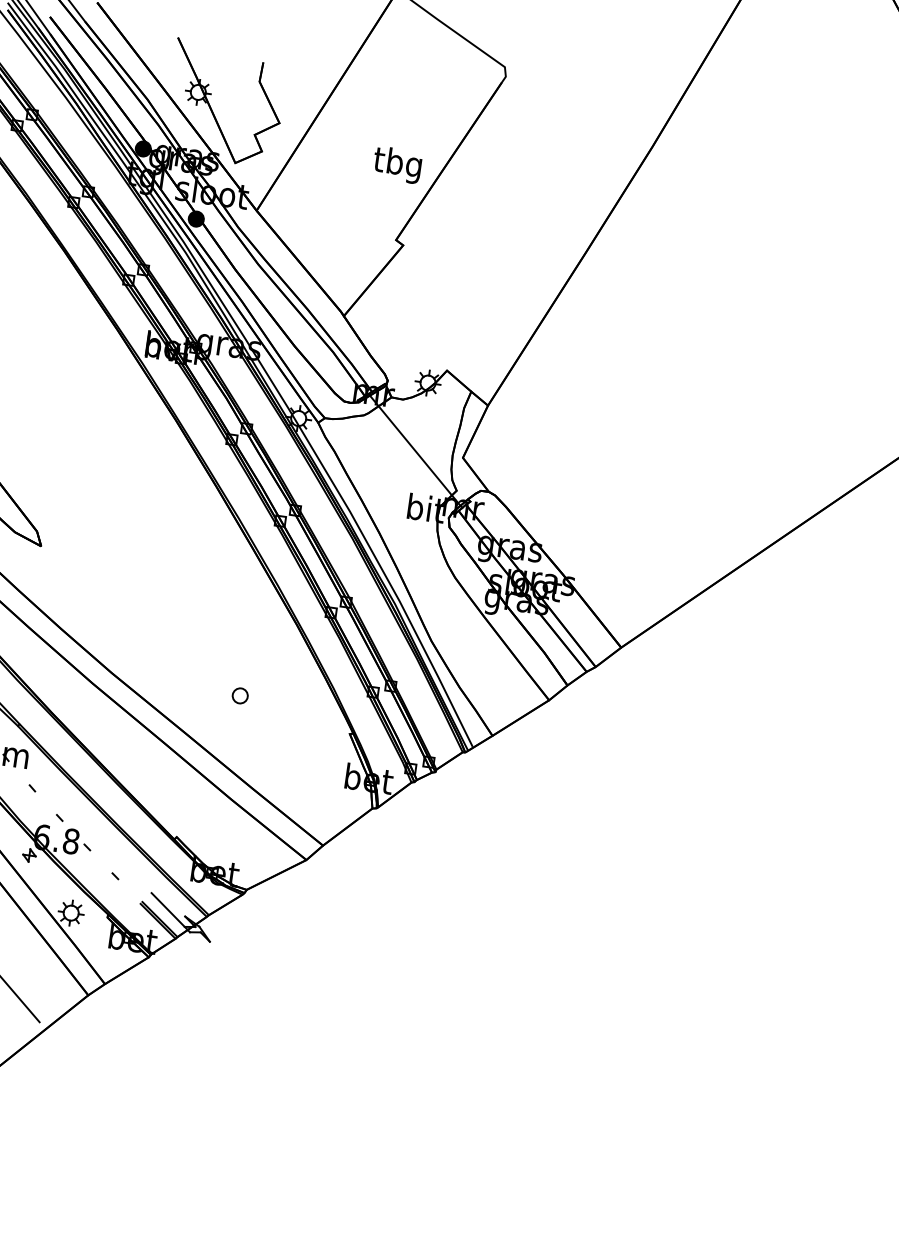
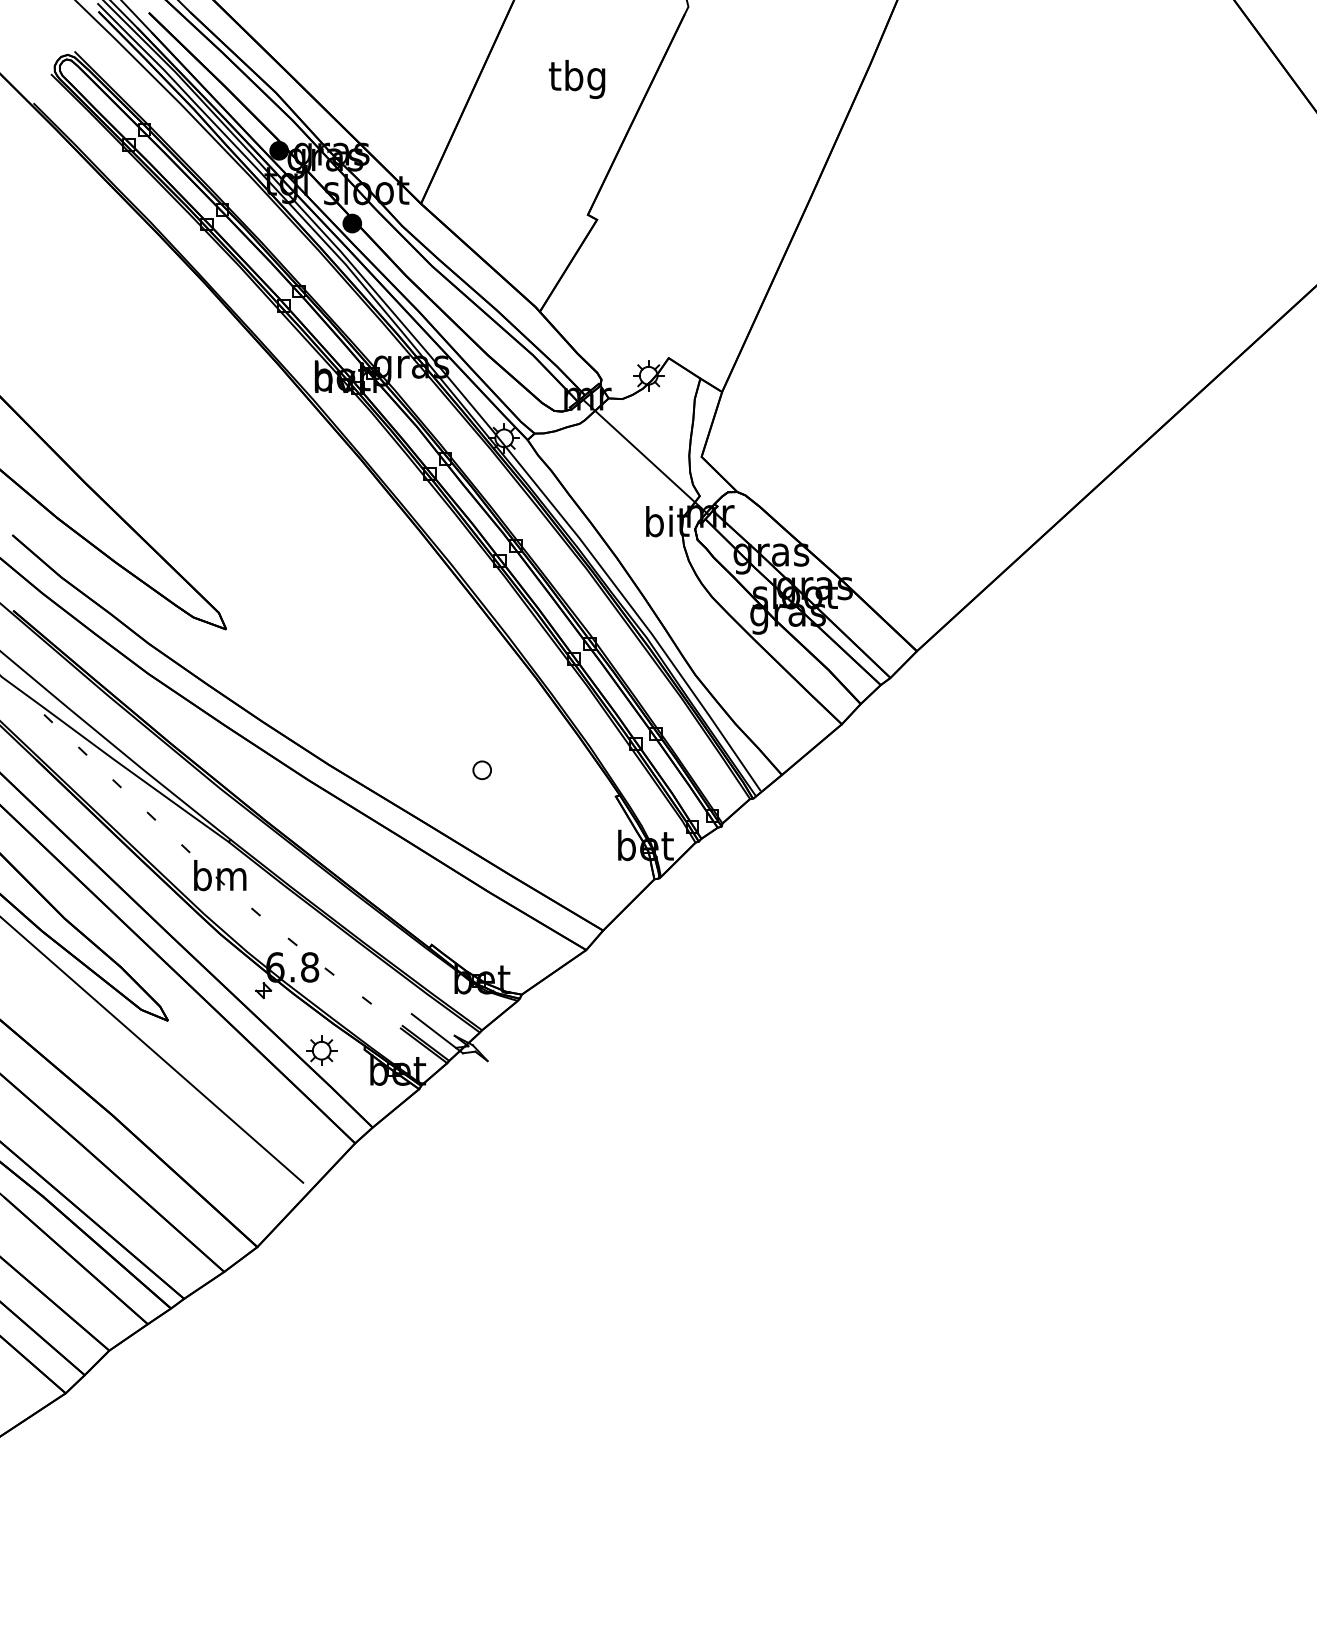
part: (212, 110) -> (353, 94), removed
text: (396, 165) -> (576, 79), moved

